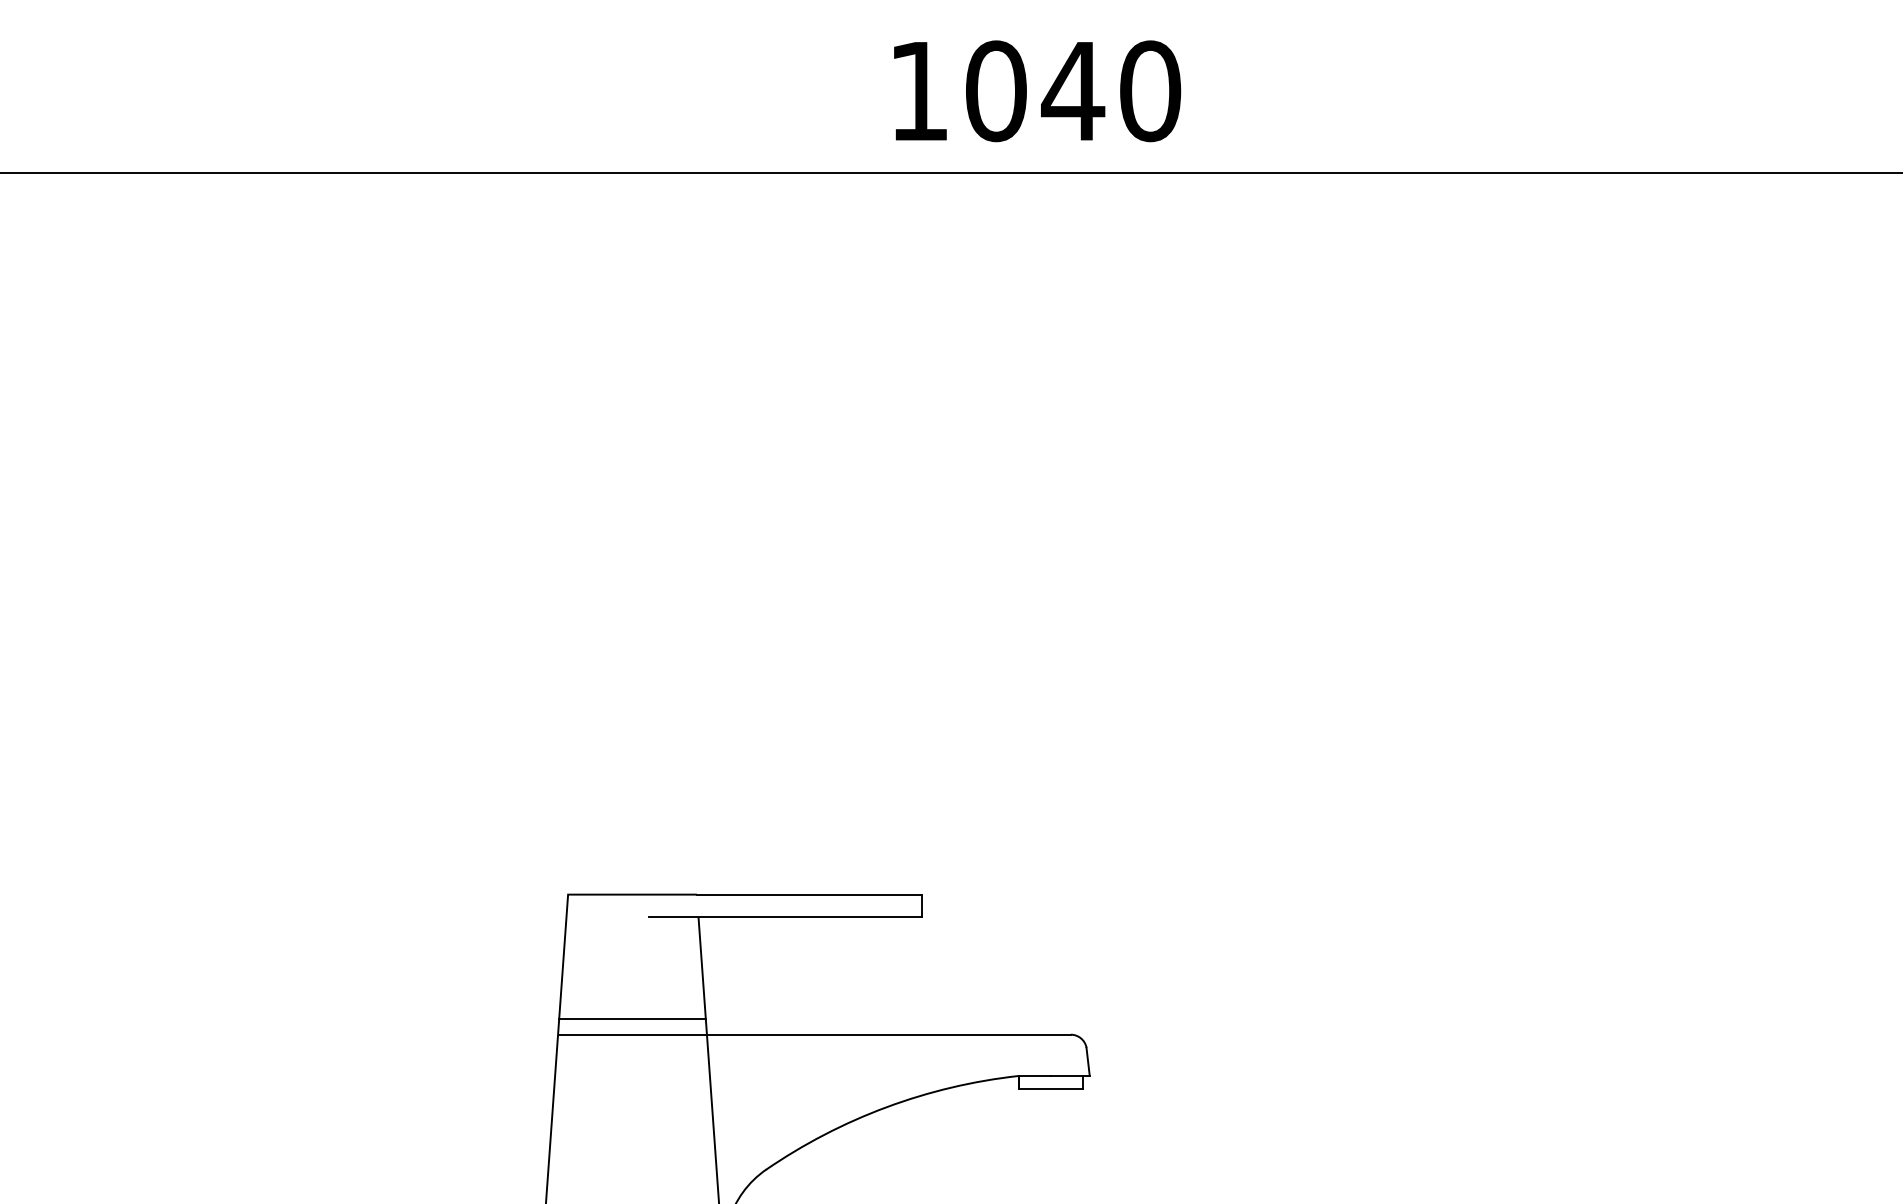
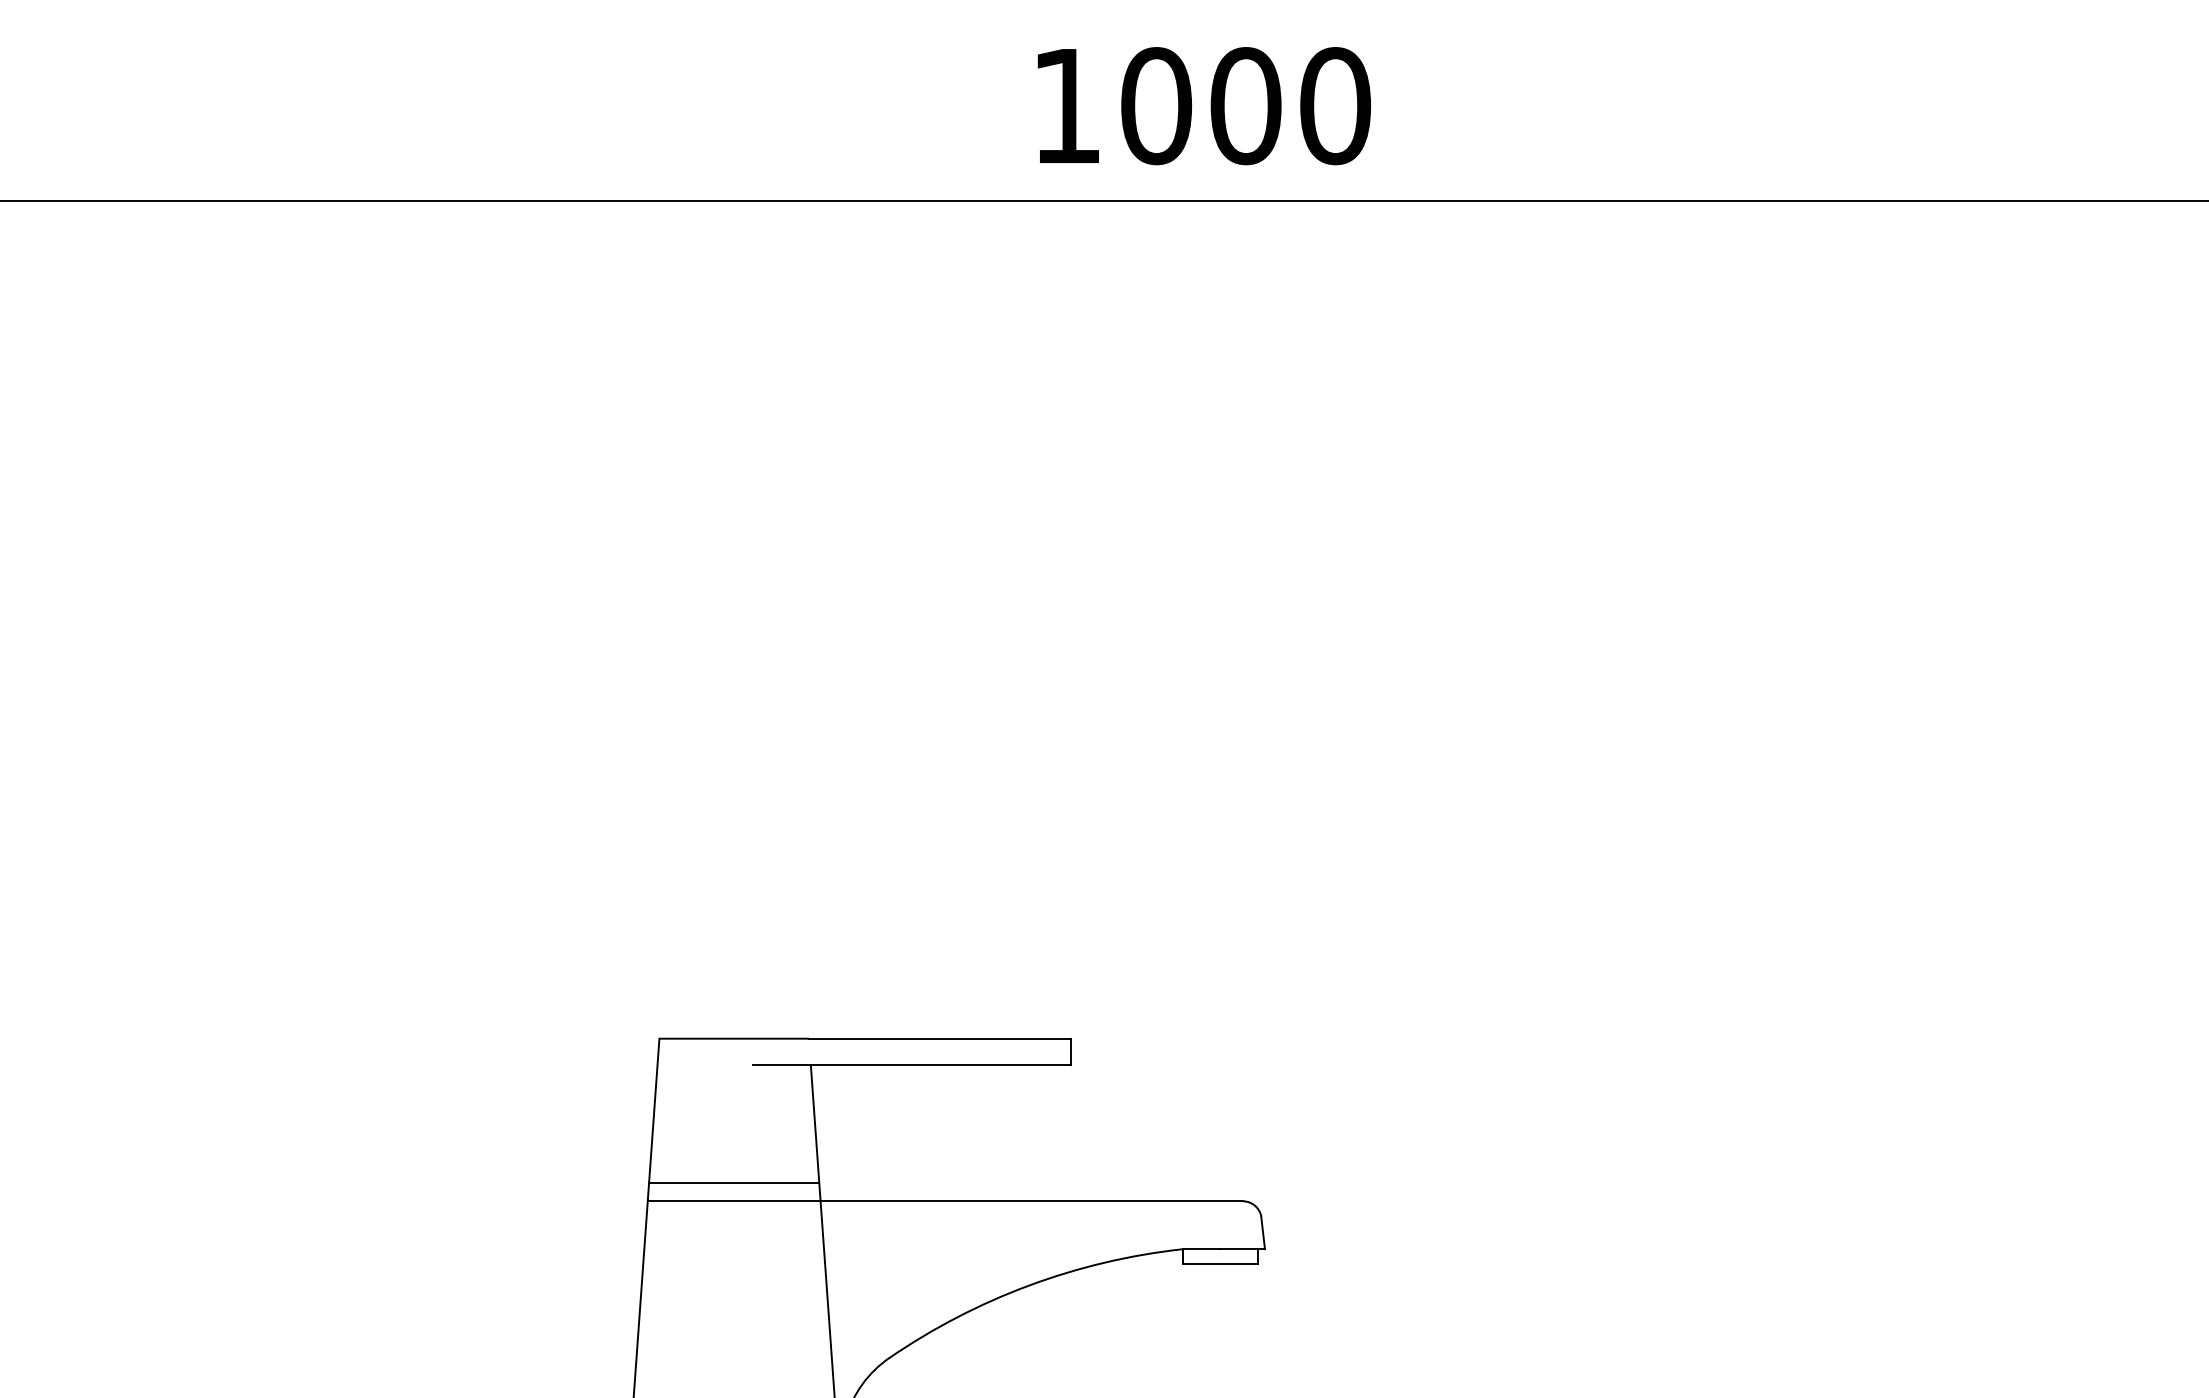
text: (1073, 91) -> (1246, 106), 1040 -> 1000

